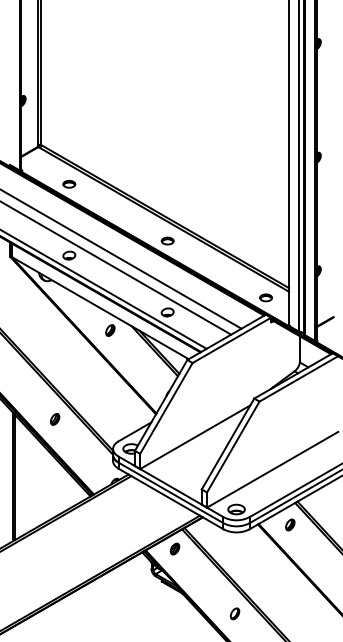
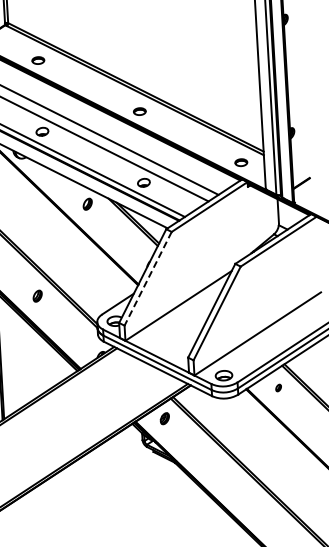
line: (166, 408) -> (148, 278), solid -> dashed
part: (290, 524) -> (278, 387), size x0.6
part: (234, 613) -> (227, 479), removed

